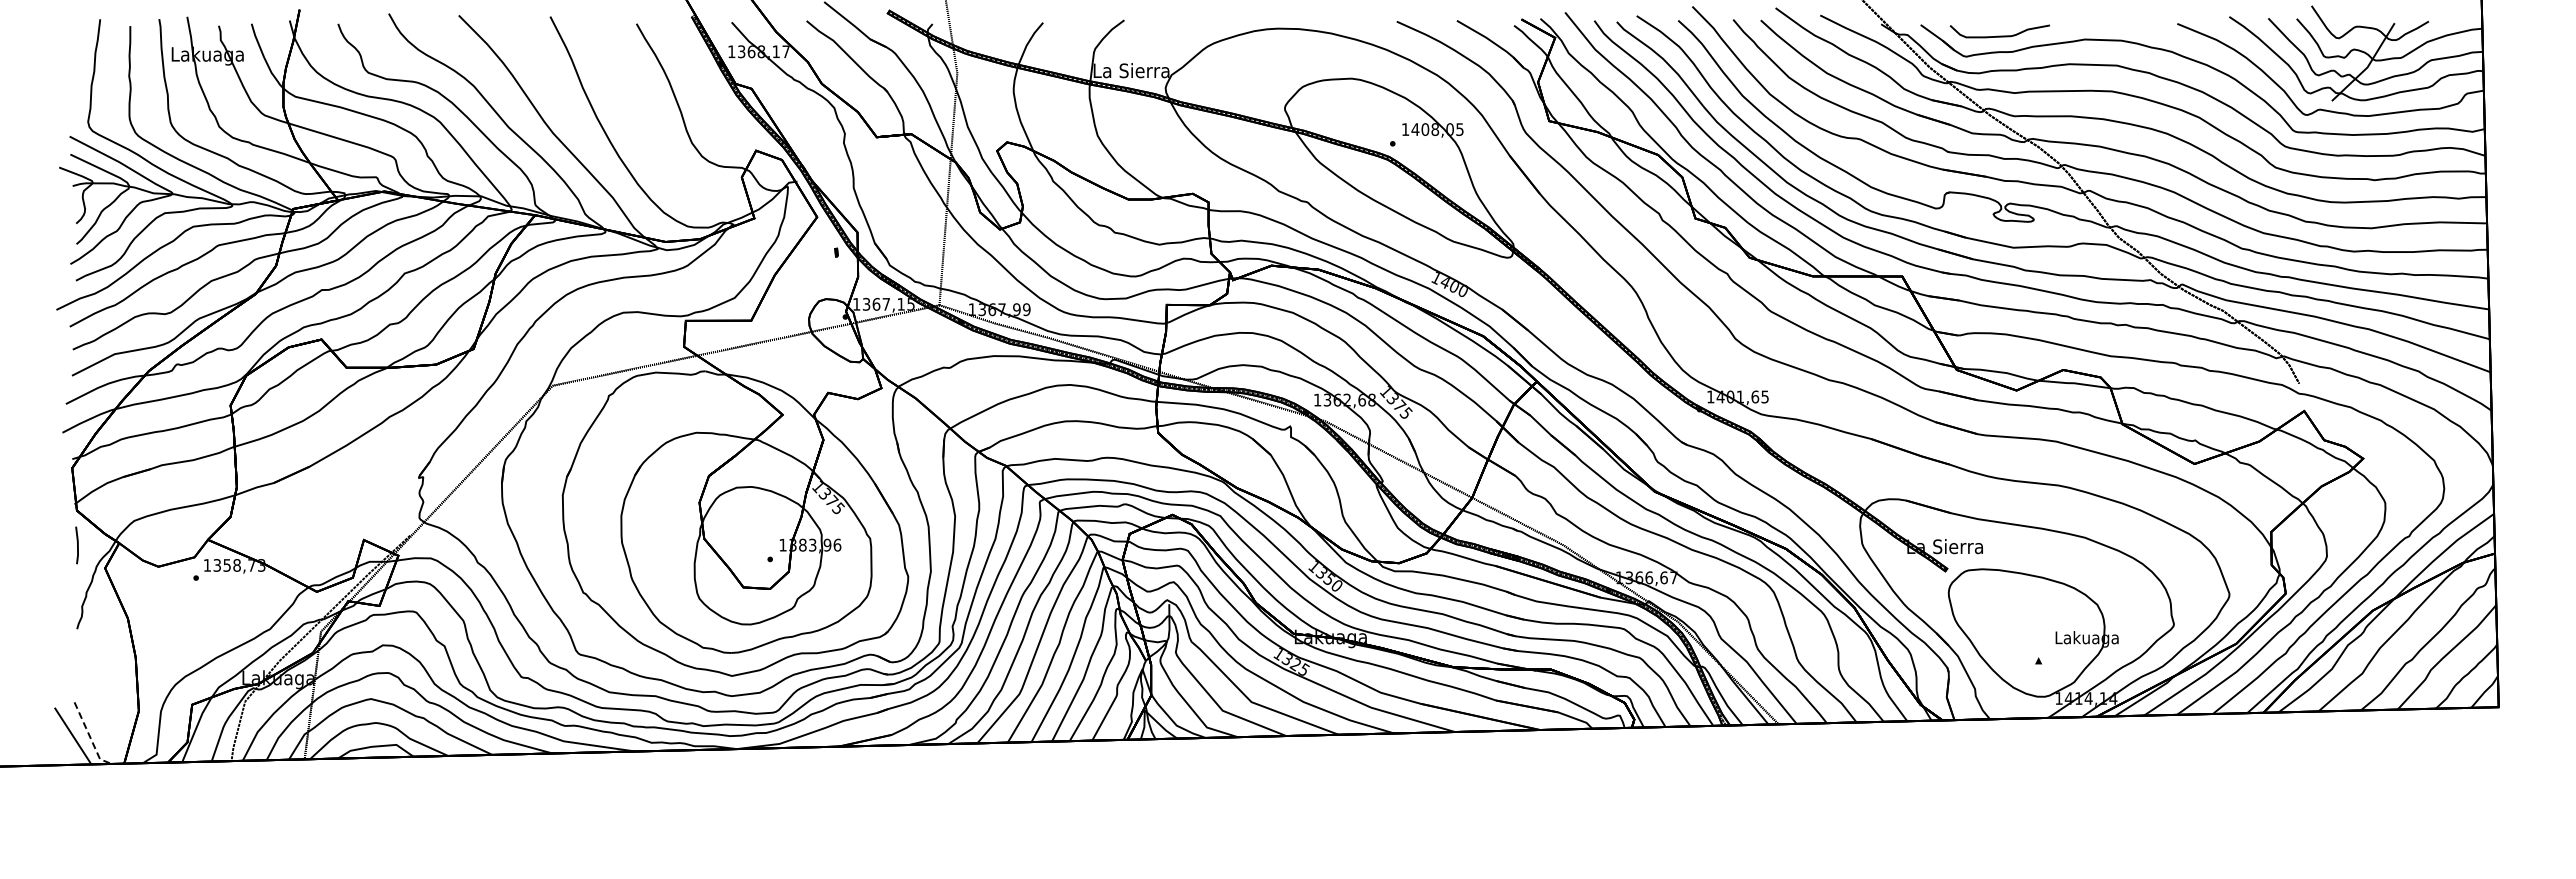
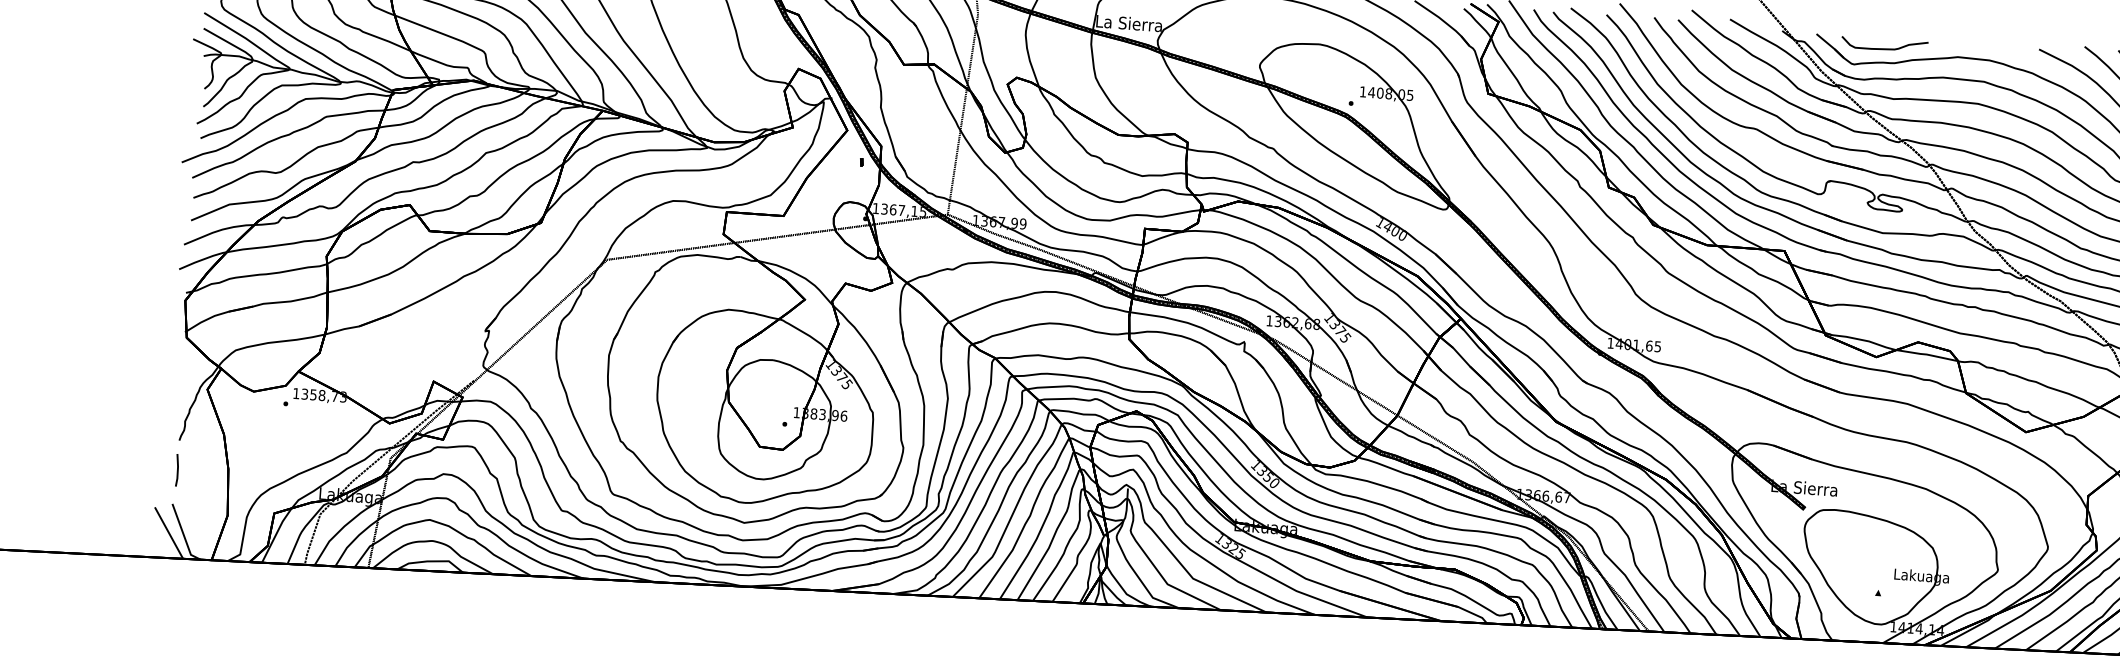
line: (77, 545) -> (177, 470), moved
line: (90, 737) -> (184, 535), dashed -> solid

